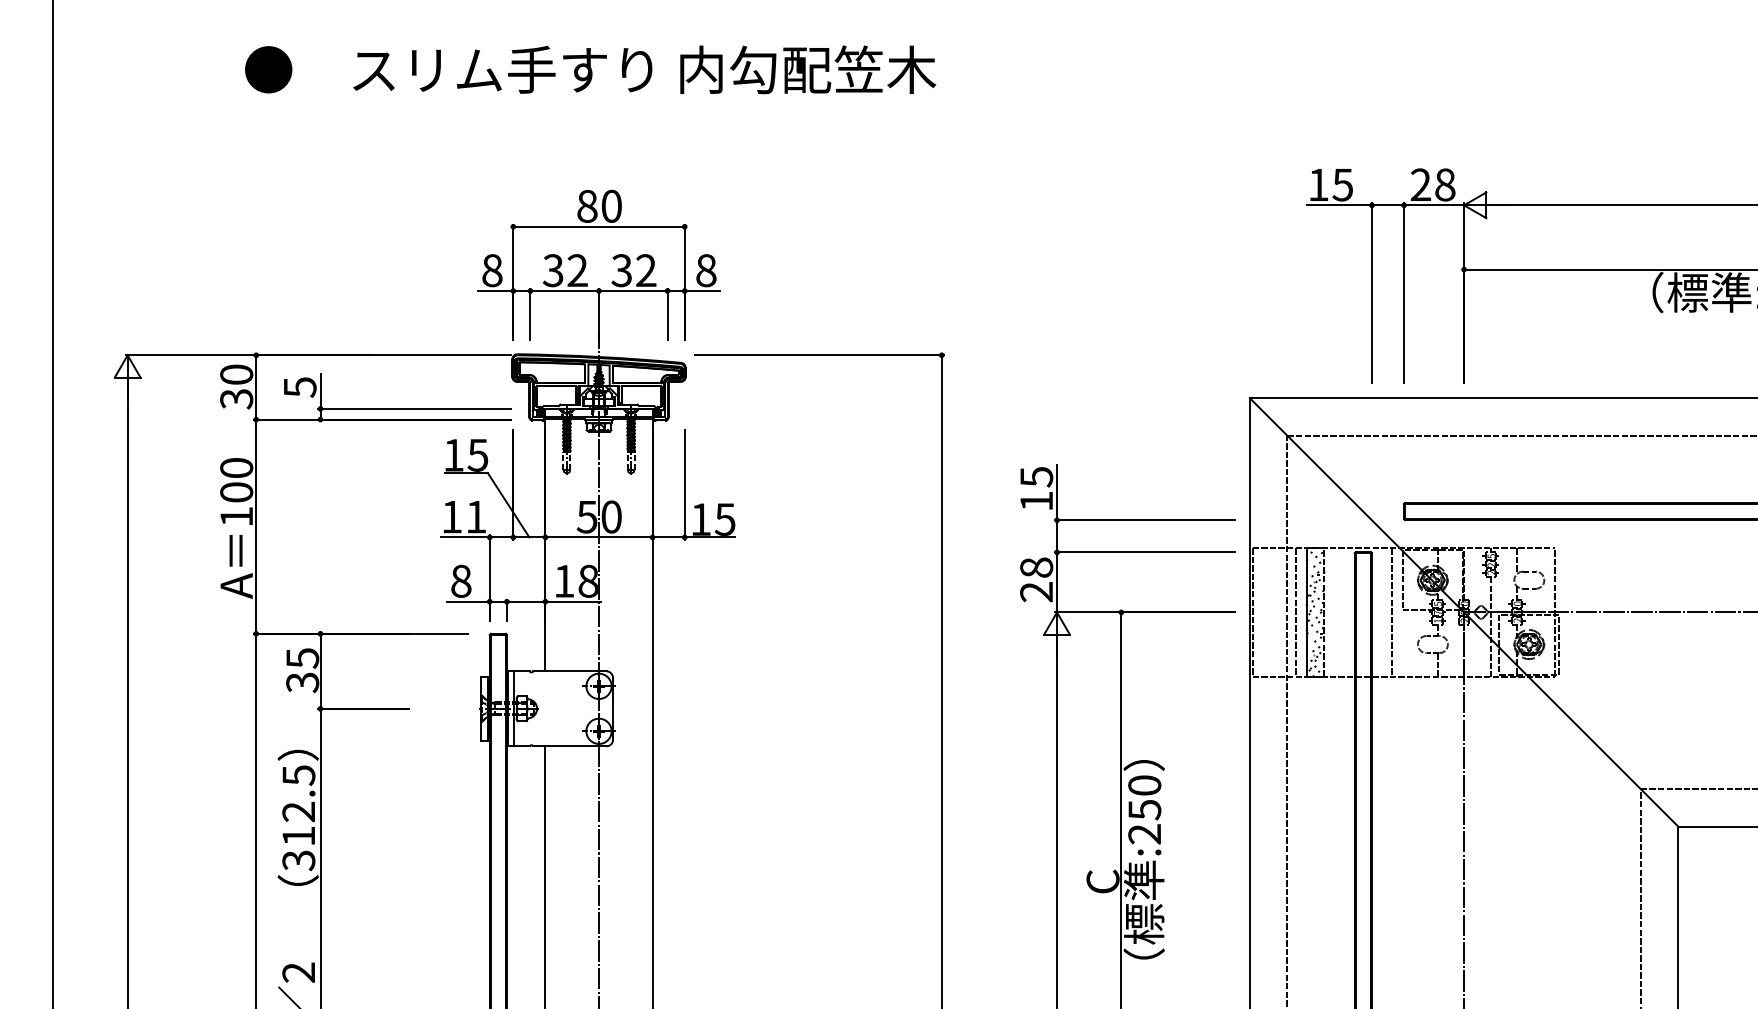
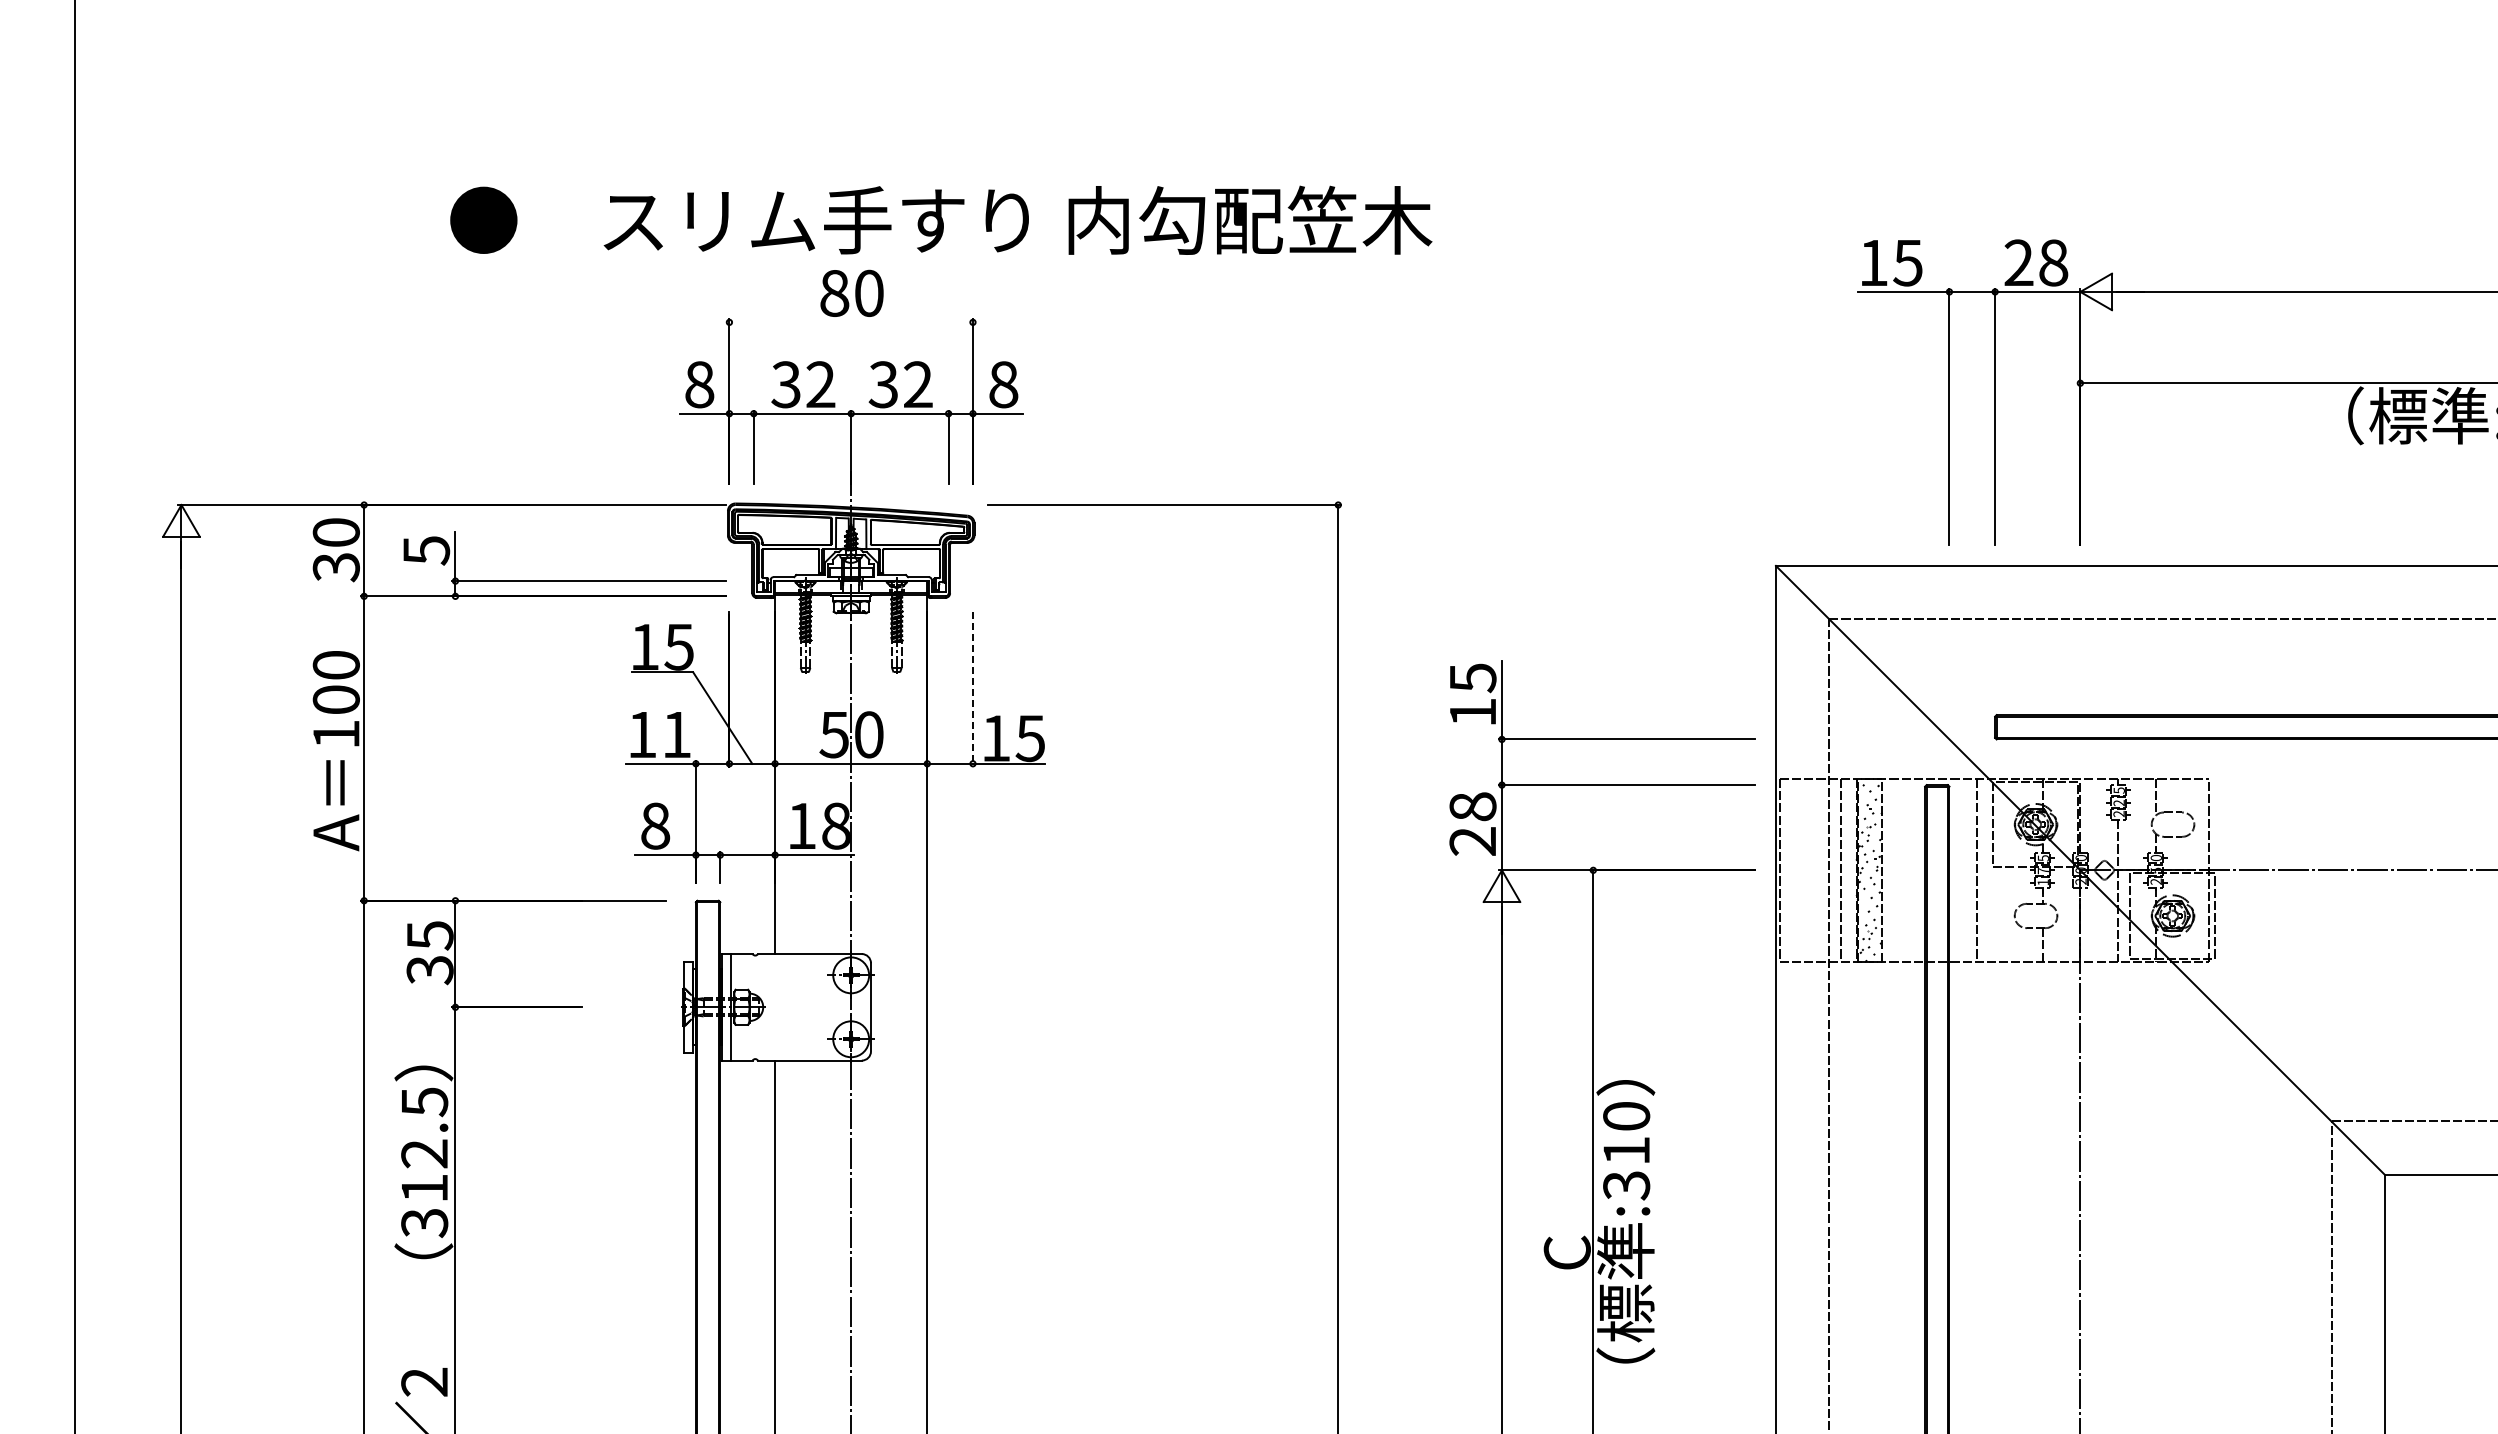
text: (590, 69) -> (941, 219), moved
line: (598, 226) -> (850, 322), removed
line: (684, 485) -> (972, 689), solid -> dashed
text: (1144, 822) -> (1626, 1168), :250 -> :310

